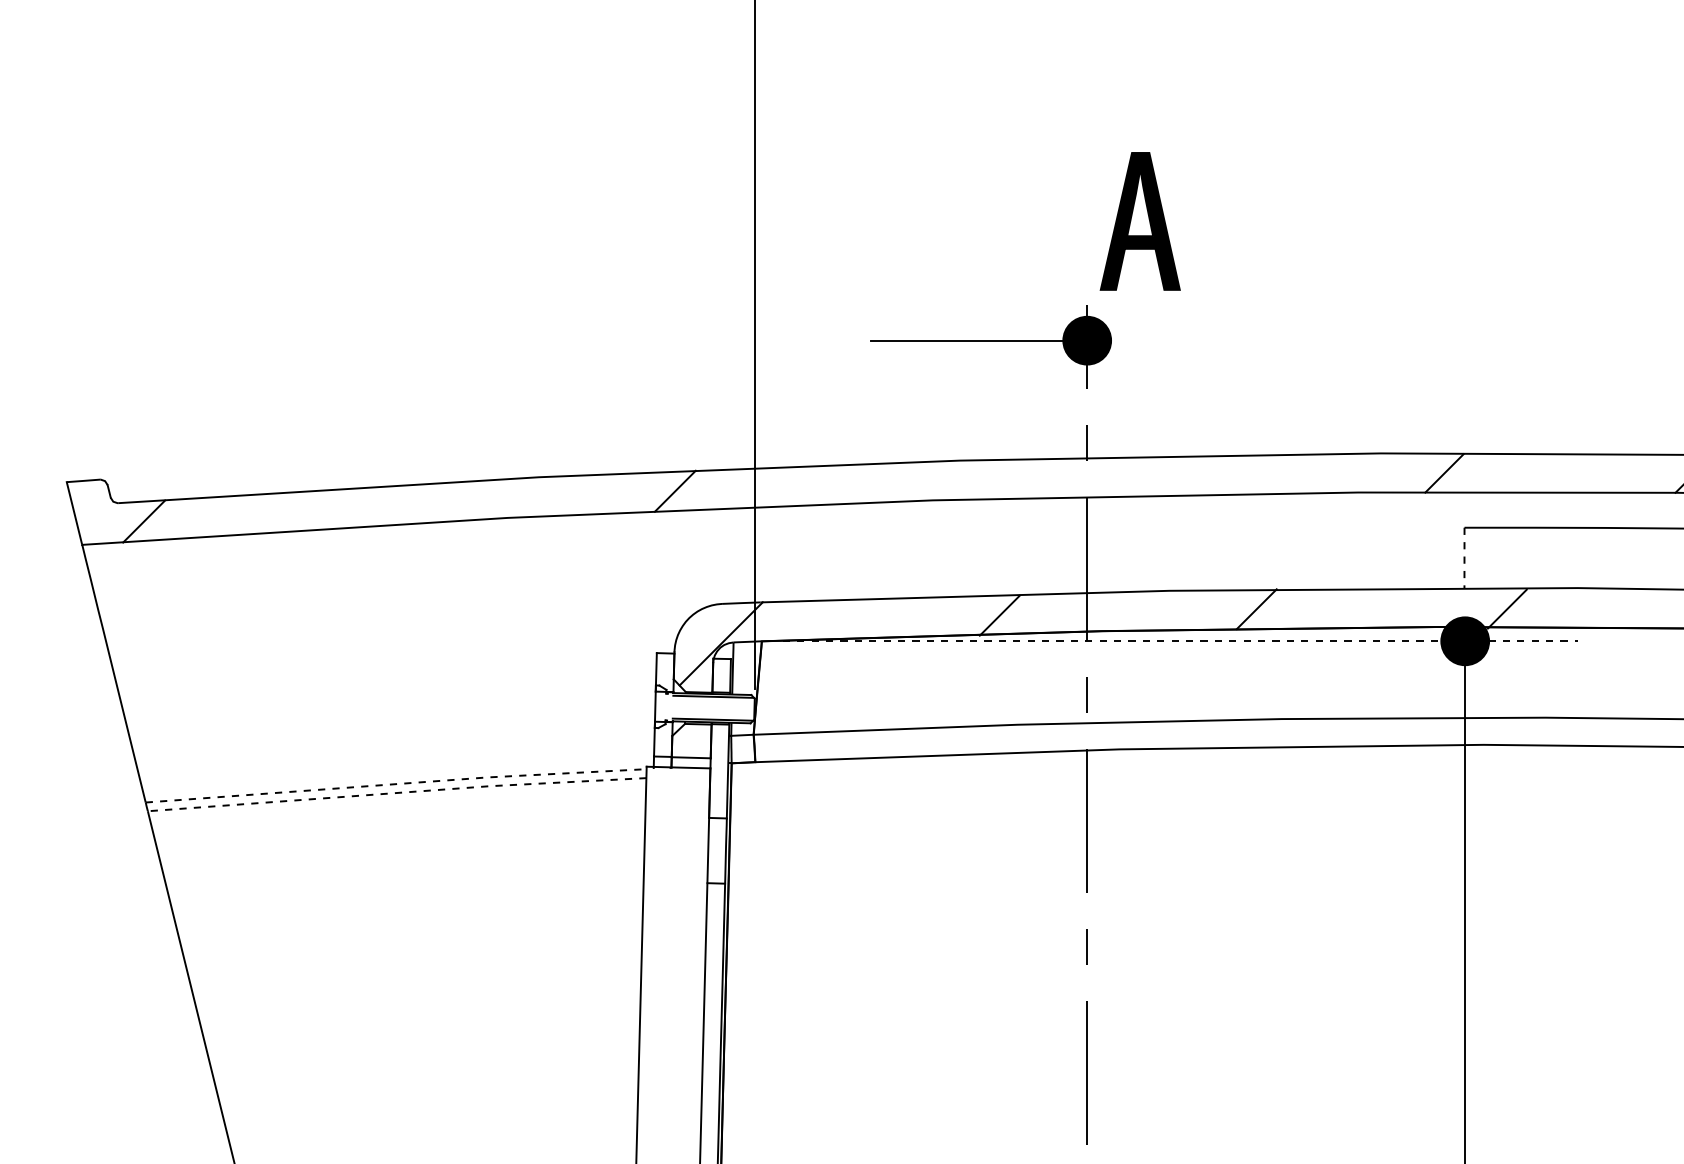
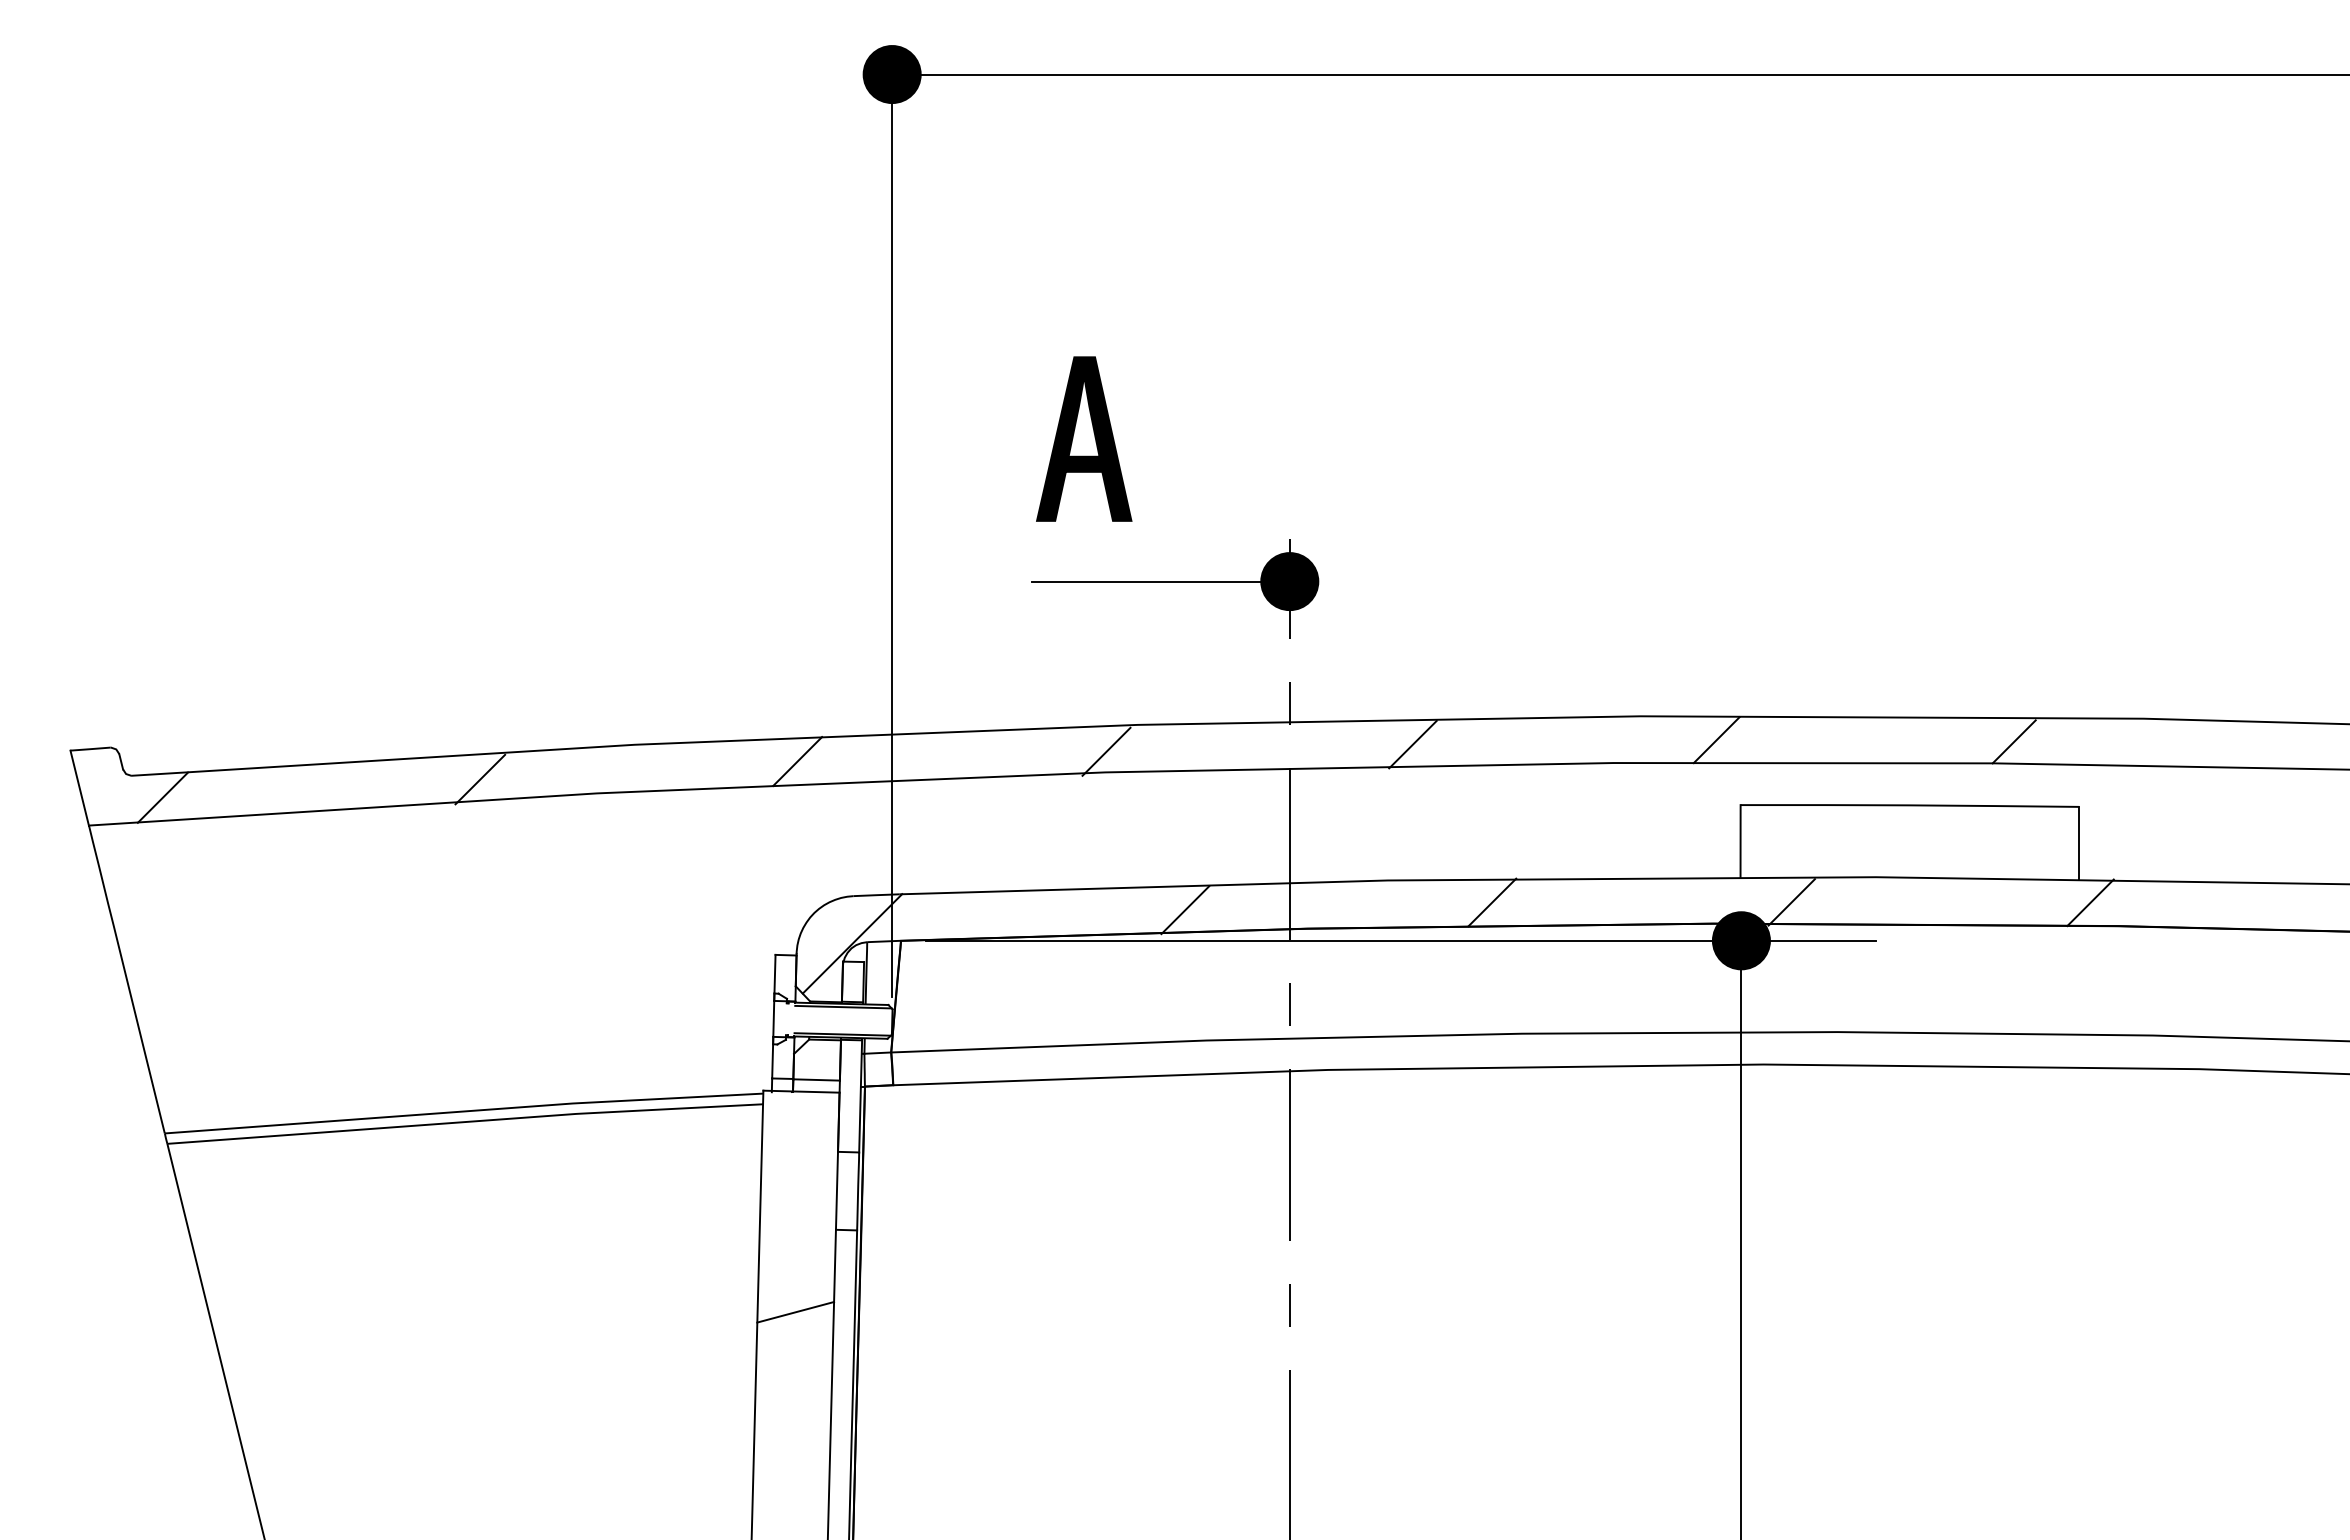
part: (1140, 220) -> (1084, 438), moved
line: (1189, 477) -> (1412, 744), added
line: (933, 482) -> (1106, 751), added
line: (409, 506) -> (480, 779), added
line: (1464, 558) -> (1740, 841), dashed -> solid
line: (1179, 641) -> (1400, 940), dashed -> solid
line: (396, 784) -> (464, 1111), dashed -> solid
line: (397, 793) -> (465, 1122), dashed -> solid
line: (673, 952) -> (795, 1312), added

